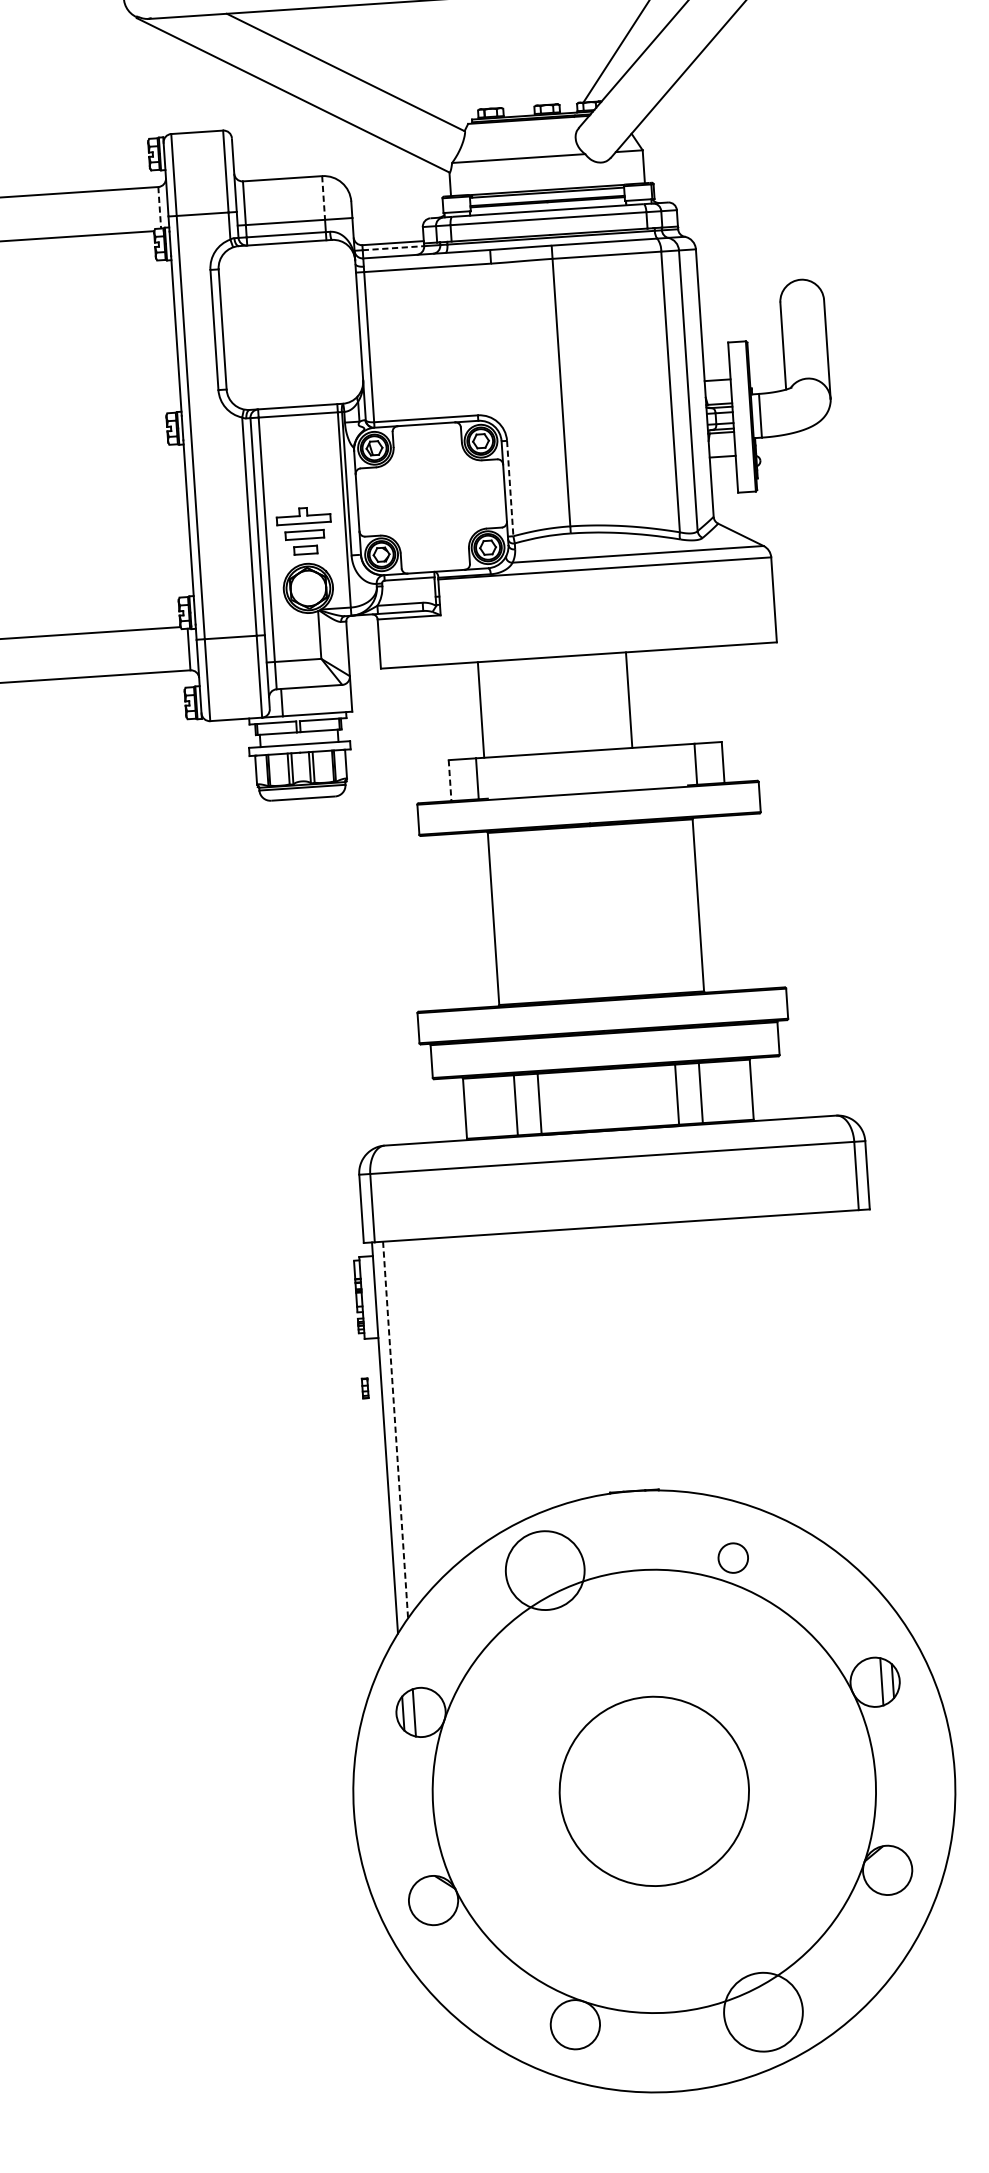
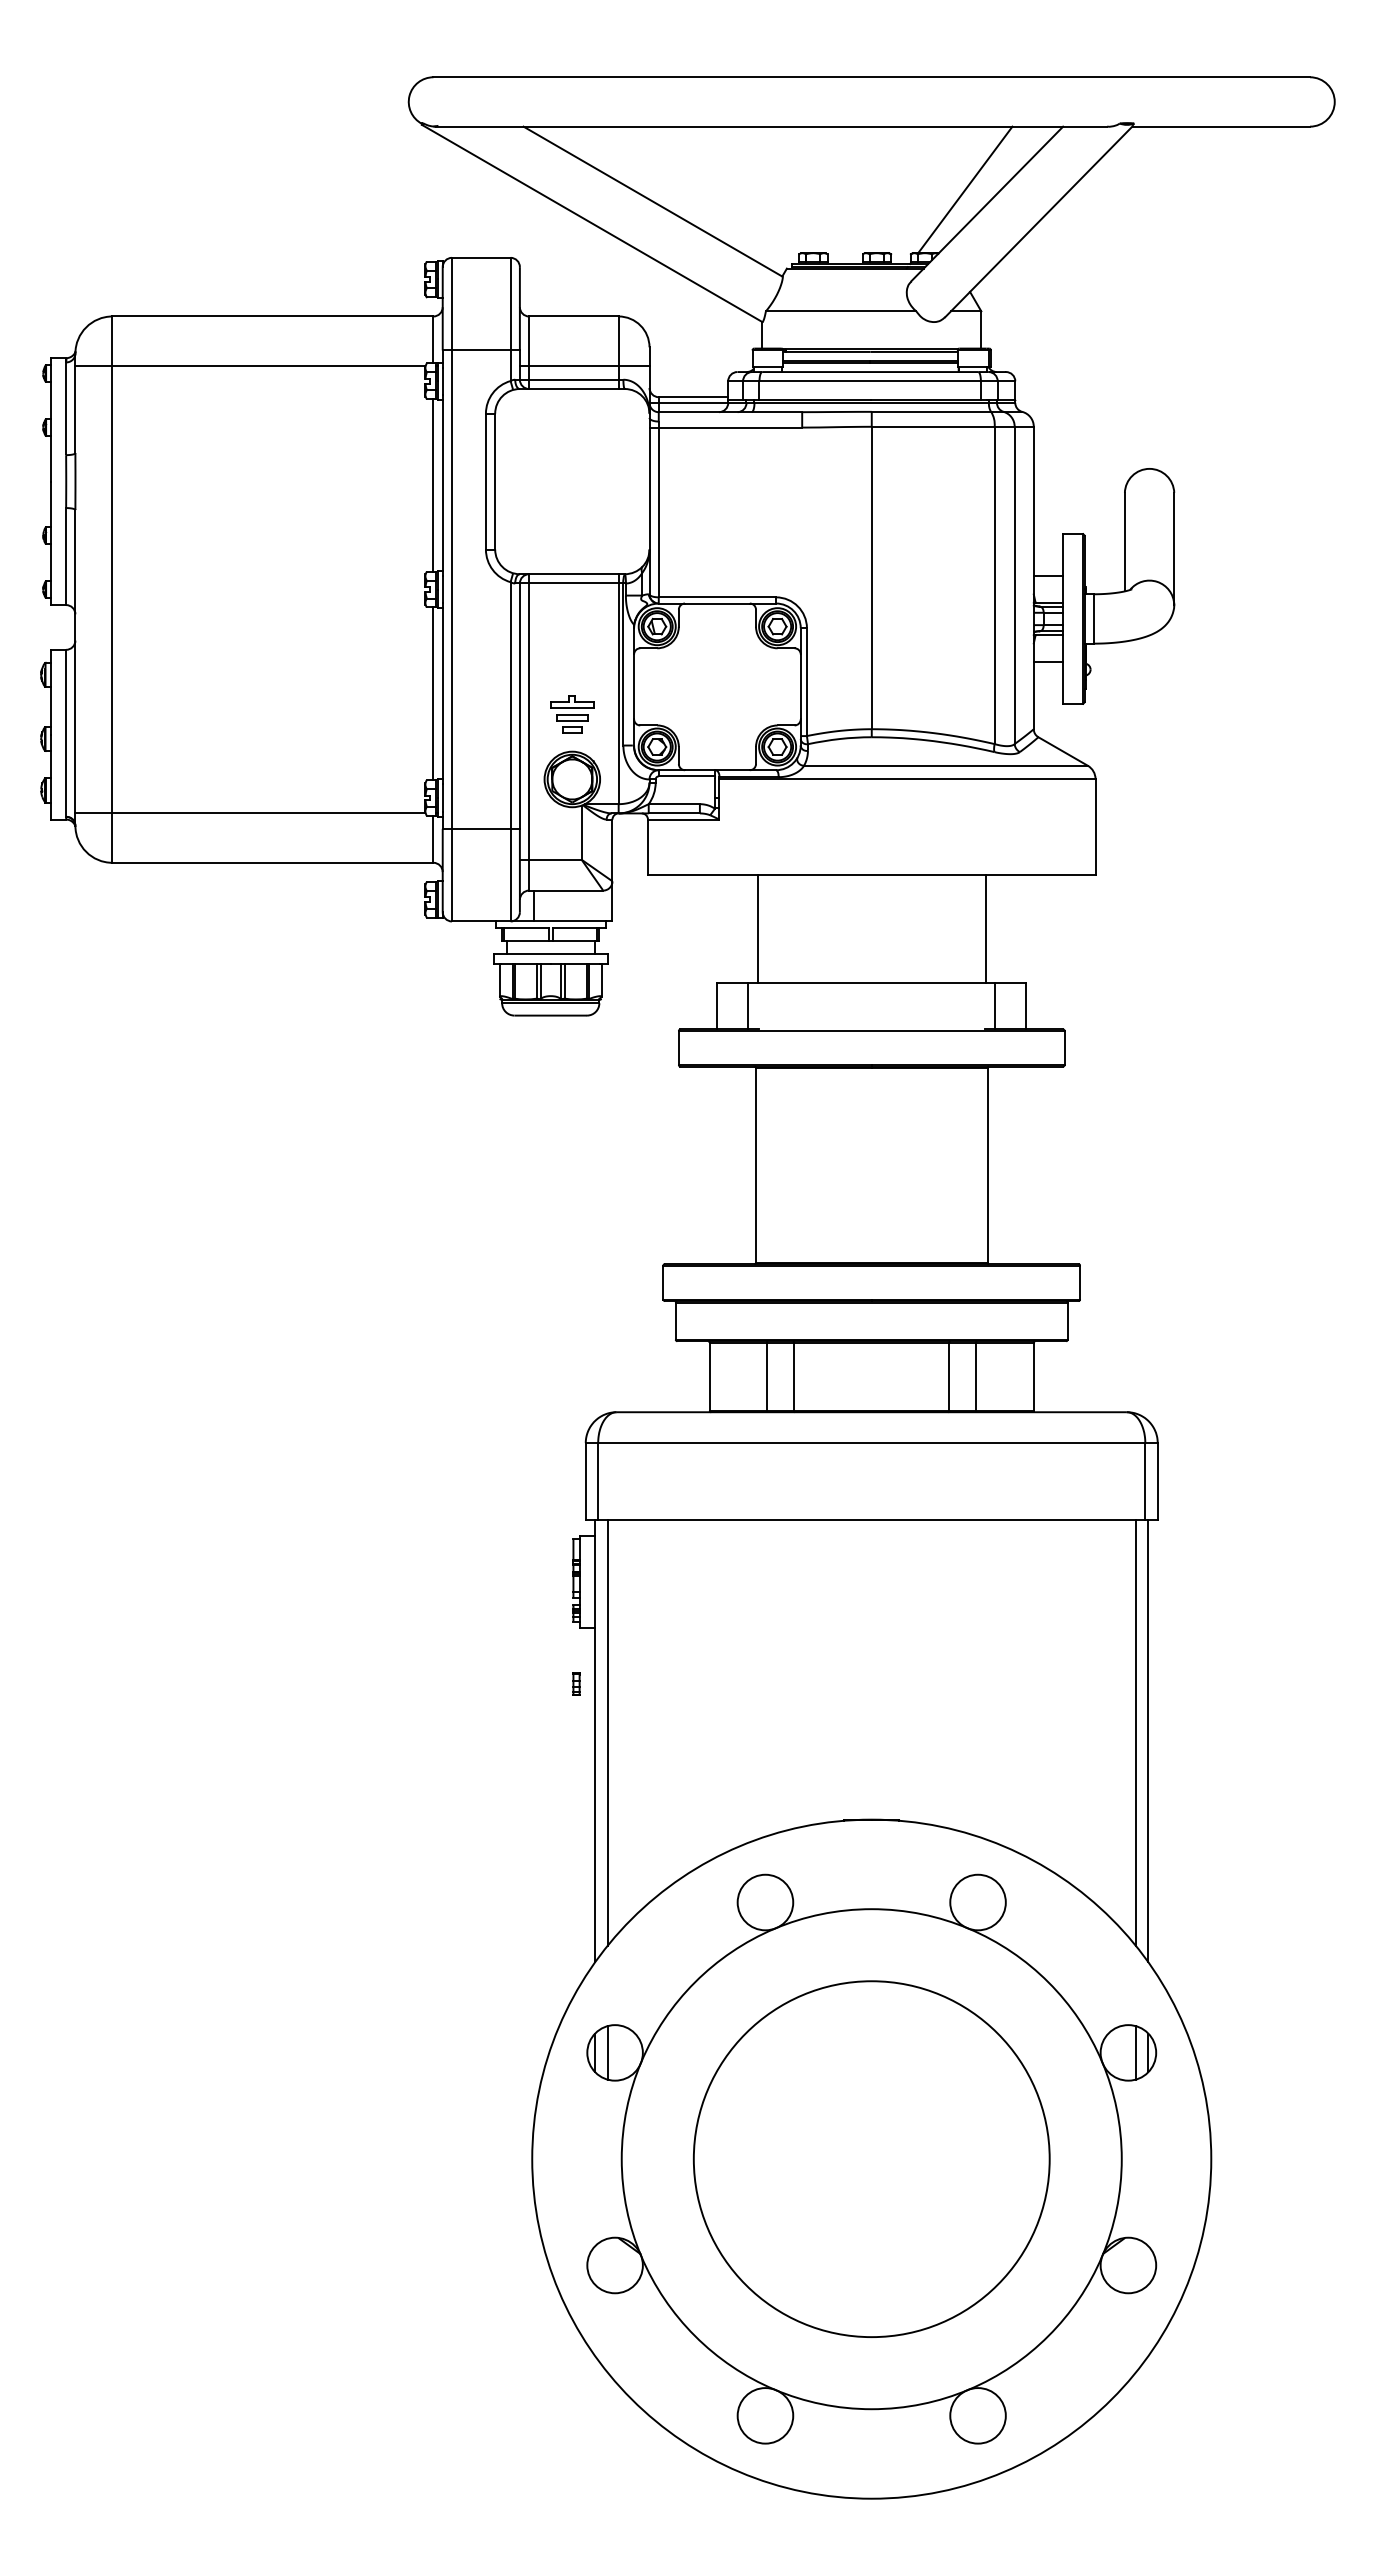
line: (323, 198) -> (618, 341), dashed -> solid
line: (159, 208) -> (433, 340), dashed -> solid
line: (393, 247) -> (693, 402), dashed -> solid
line: (168, 336) -> (433, 485), added
line: (509, 488) -> (806, 682), dashed -> solid
line: (180, 520) -> (433, 693), added
part: (304, 530) -> (572, 714), size x0.71
line: (628, 700) -> (985, 929), moved
line: (450, 780) -> (717, 1006), dashed -> solid
line: (862, 1398) -> (1135, 1732), added
line: (874, 1405) -> (1148, 1741), added
line: (395, 1430) -> (607, 1733), dashed -> solid
circle: (732, 1558) -> (977, 1902), size x1.67
circle: (545, 1570) -> (765, 1902), size x0.62
circle: (654, 1791) -> (871, 2159), size x1.67
circle: (762, 2011) -> (977, 2415), size x0.62

